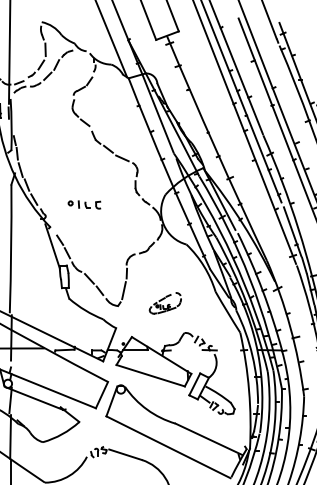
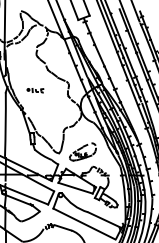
part: (84, 204) -> (35, 90), moved
part: (164, 302) -> (82, 151), size x1.67

